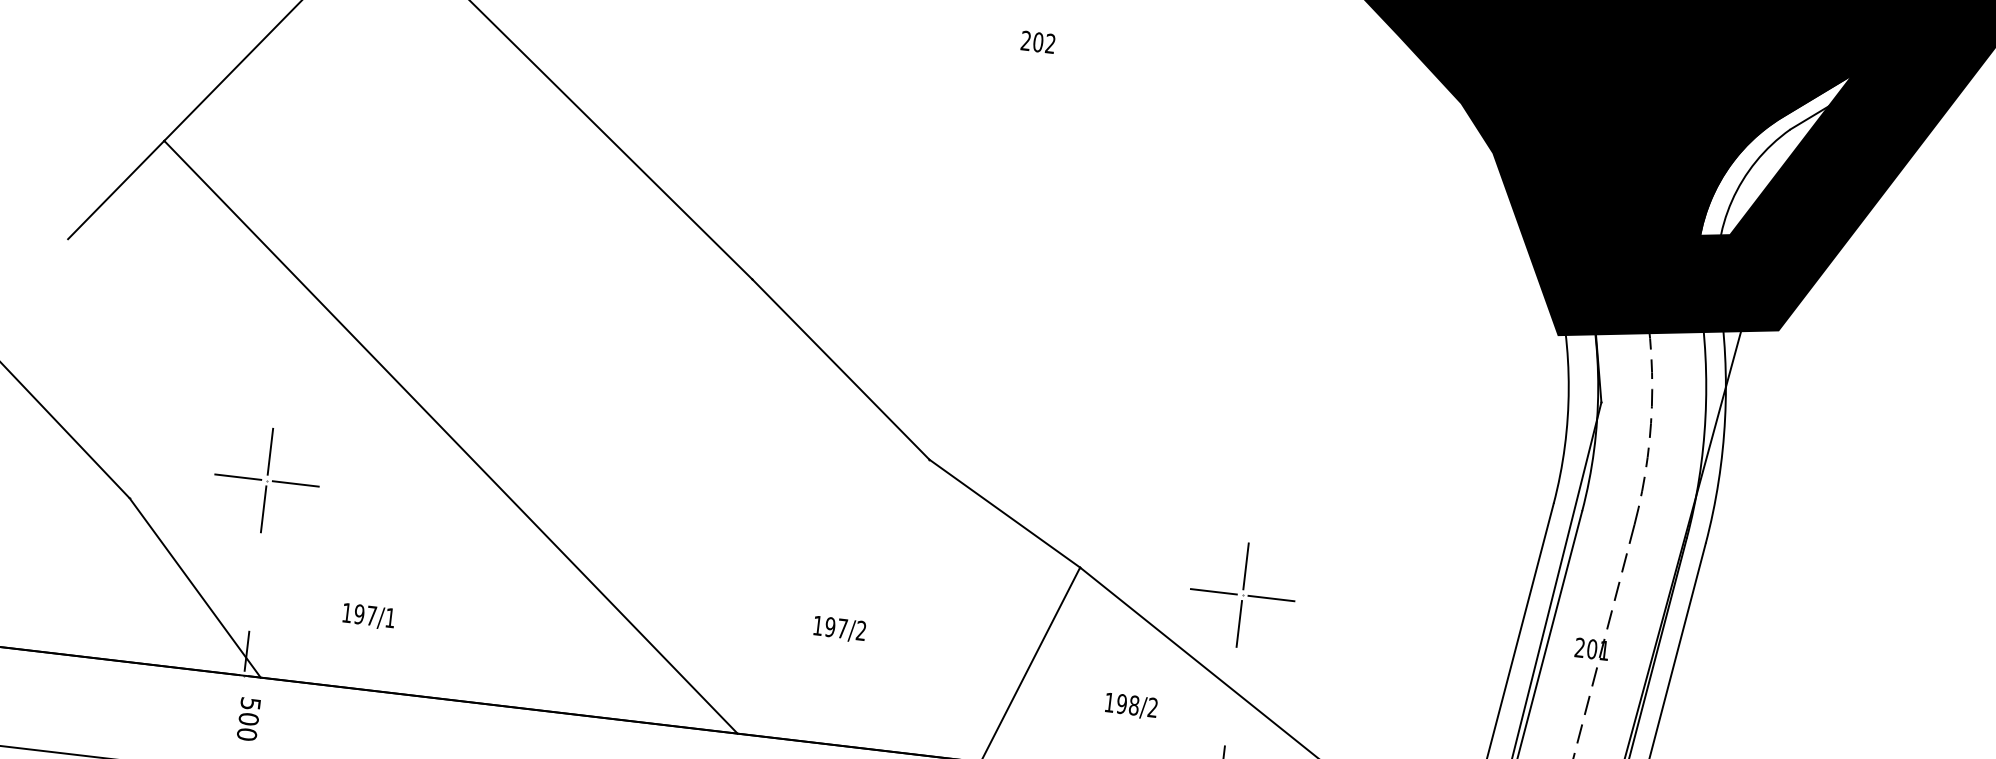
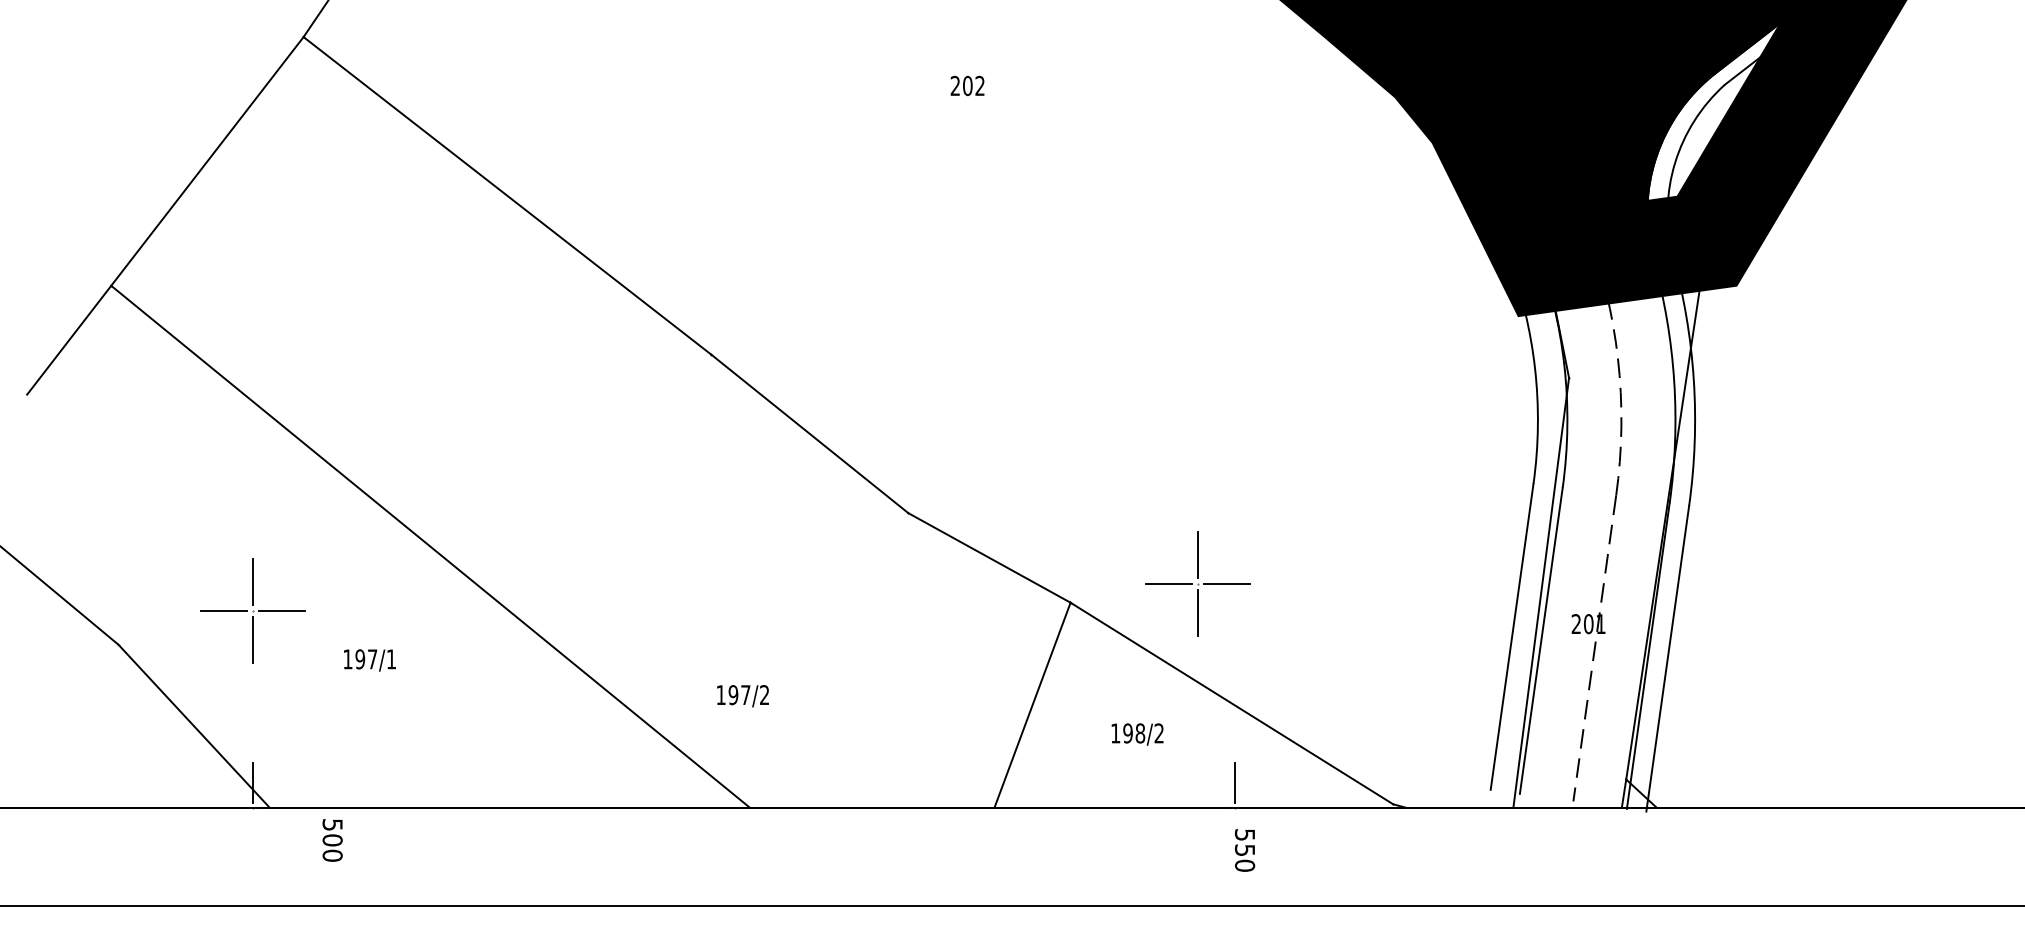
part: (1242, 594) -> (1197, 583), moved
text: (368, 616) -> (369, 660), moved
text: (839, 629) -> (742, 696), moved
text: (248, 719) -> (332, 840), moved

